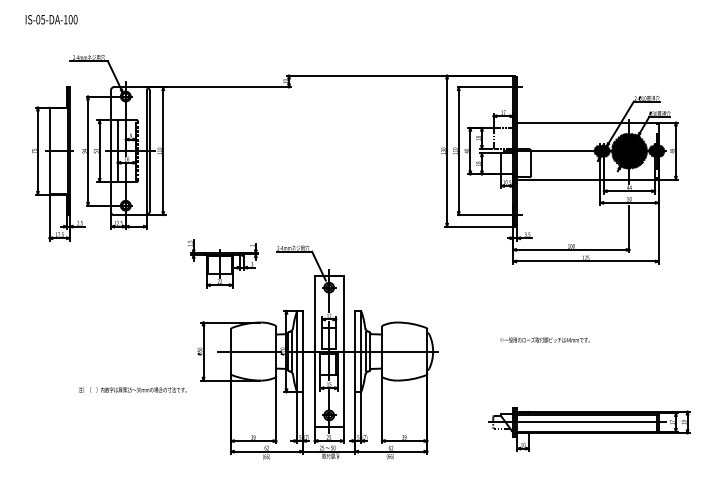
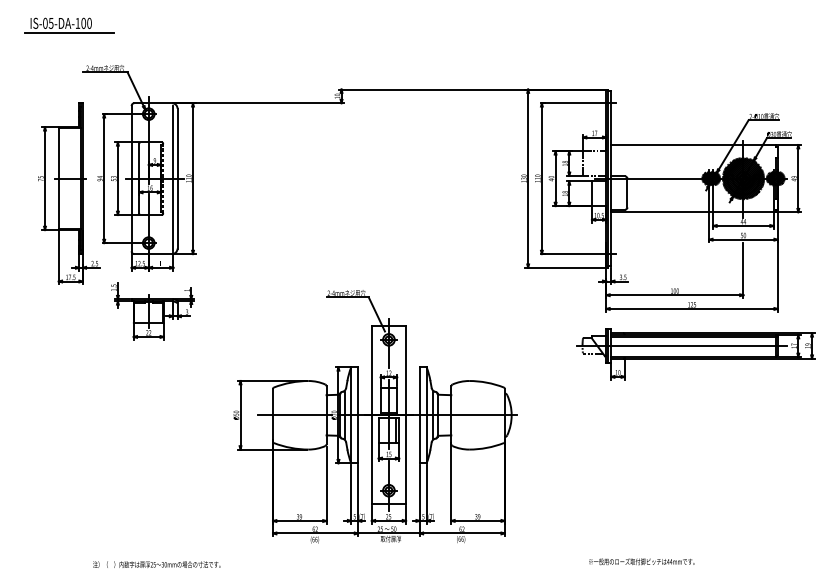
line: (58, 28) -> (69, 33), added
part: (222, 263) -> (152, 311), moved
text: (544, 339) -> (641, 561), moved
text: (132, 389) -> (156, 564), moved
part: (588, 429) -> (695, 354), moved

